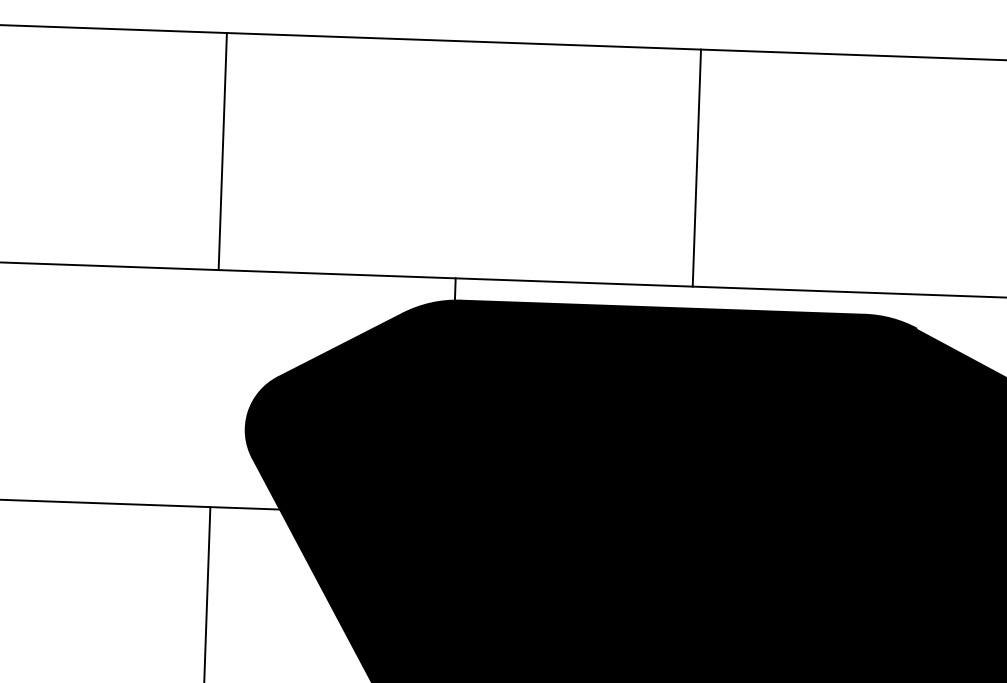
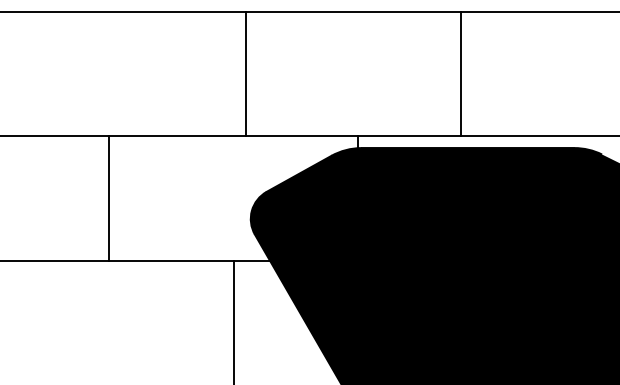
line: (222, 150) -> (245, 73), moved
line: (697, 167) -> (461, 73), moved

